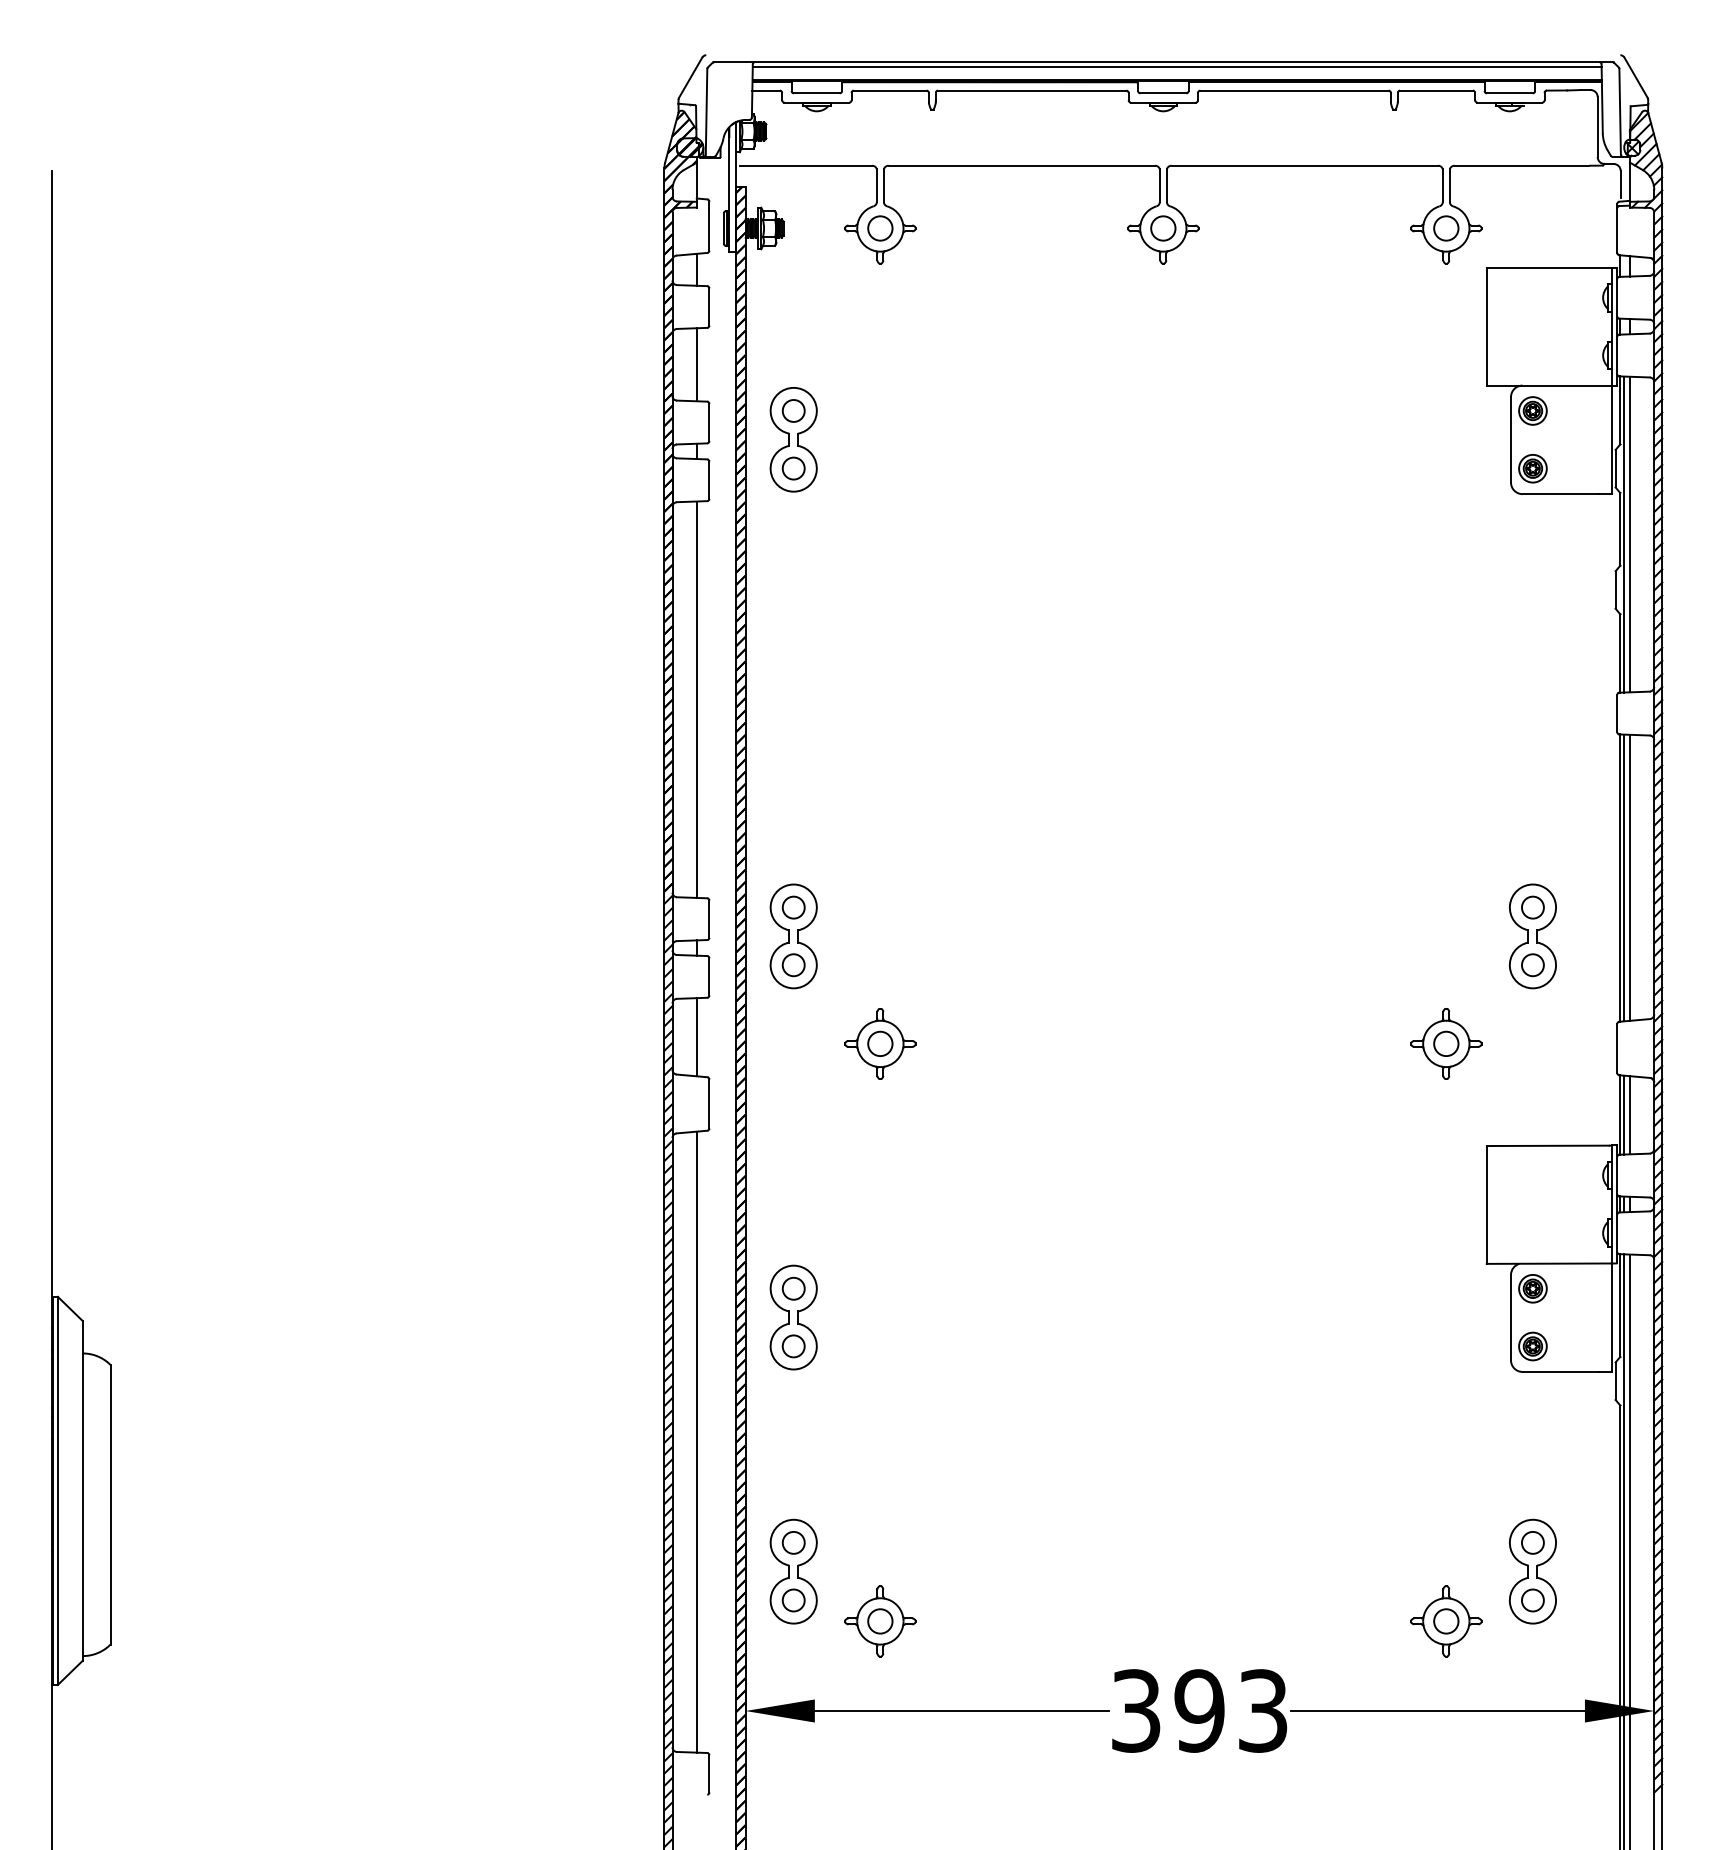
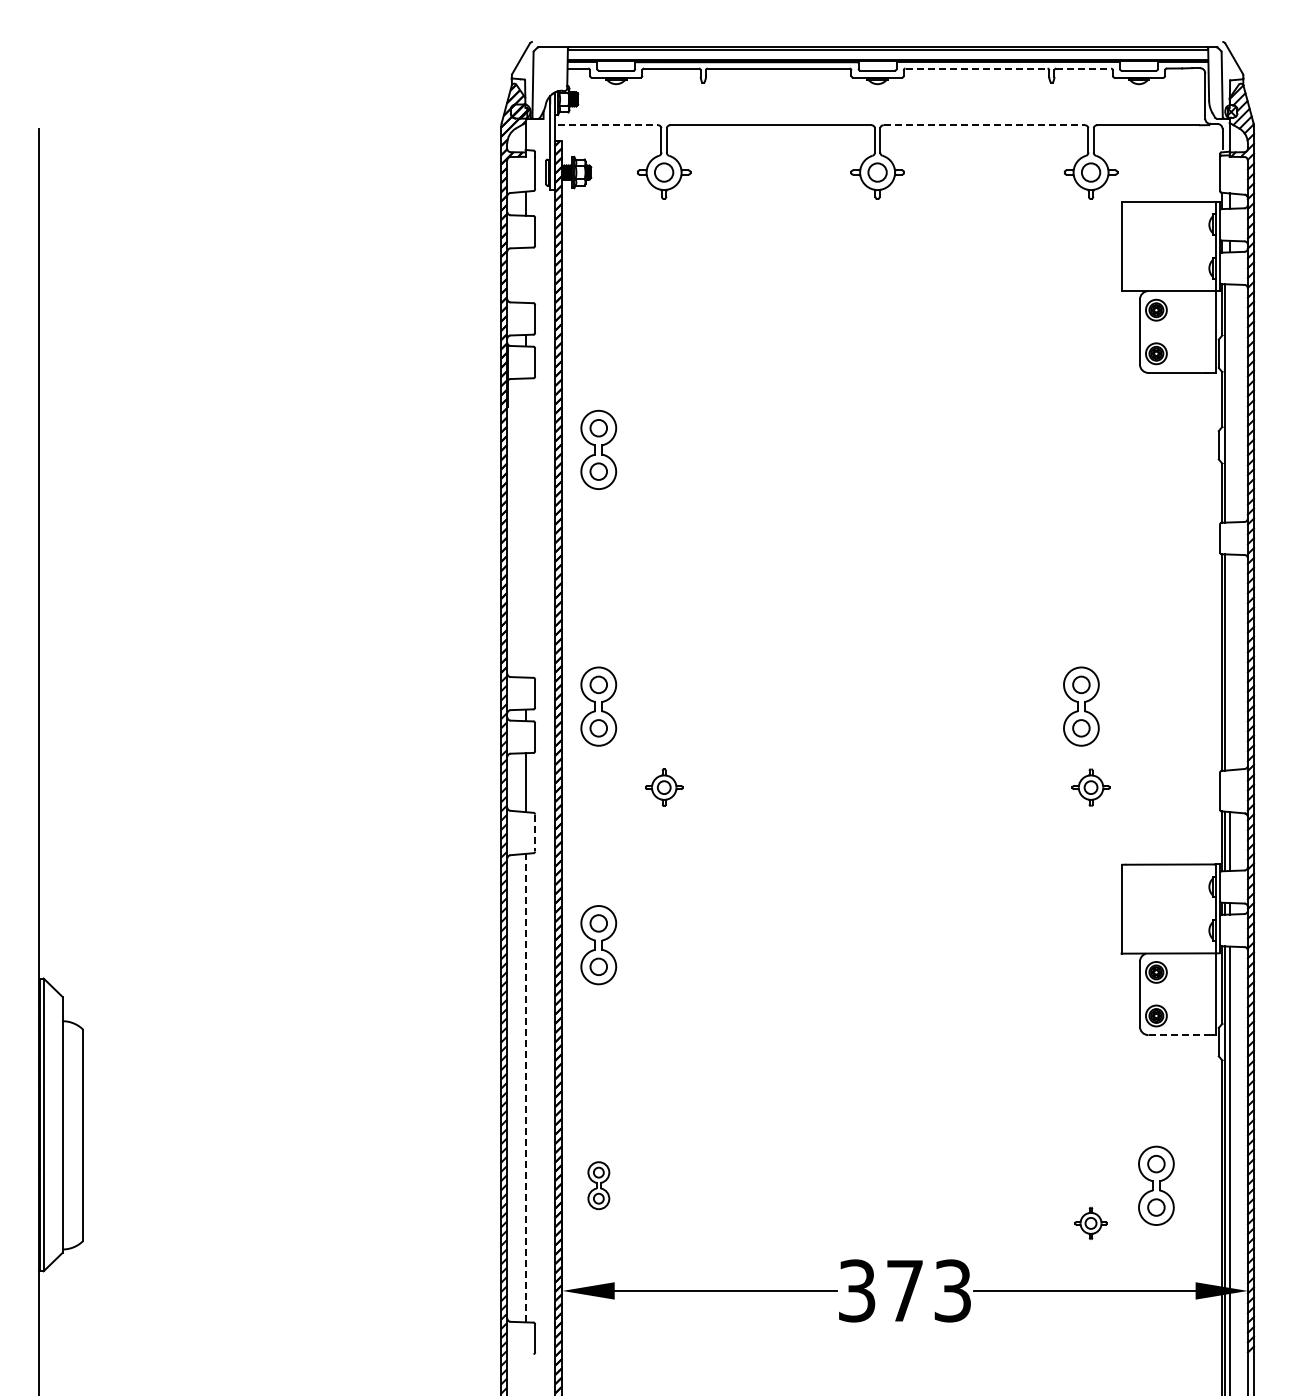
line: (1294, 90) -> (976, 68), solid -> dashed
line: (1437, 90) -> (1084, 68), solid -> dashed
line: (805, 166) -> (607, 125), solid -> dashed
line: (1305, 166) -> (984, 125), solid -> dashed
line: (696, 363) -> (525, 274), removed
part: (793, 439) -> (598, 449), moved
line: (1629, 534) -> (1229, 403), removed
line: (696, 698) -> (525, 527), removed
line: (1629, 877) -> (1229, 662), removed
part: (1533, 936) -> (1081, 706), moved
part: (880, 1043) -> (664, 787), size x0.7
part: (1445, 1043) -> (1090, 787), size x0.7
line: (709, 1104) -> (535, 833), solid -> dashed
part: (793, 1318) -> (598, 945), moved
line: (1560, 1372) -> (1177, 1035), solid -> dashed
line: (696, 1441) -> (525, 1087), solid -> dashed
part: (793, 1571) -> (598, 1185), size x0.6
part: (880, 1621) -> (664, 1223), removed
part: (1445, 1621) -> (1090, 1223), size x0.6
text: (1199, 1710) -> (904, 1290), 393 -> 373

